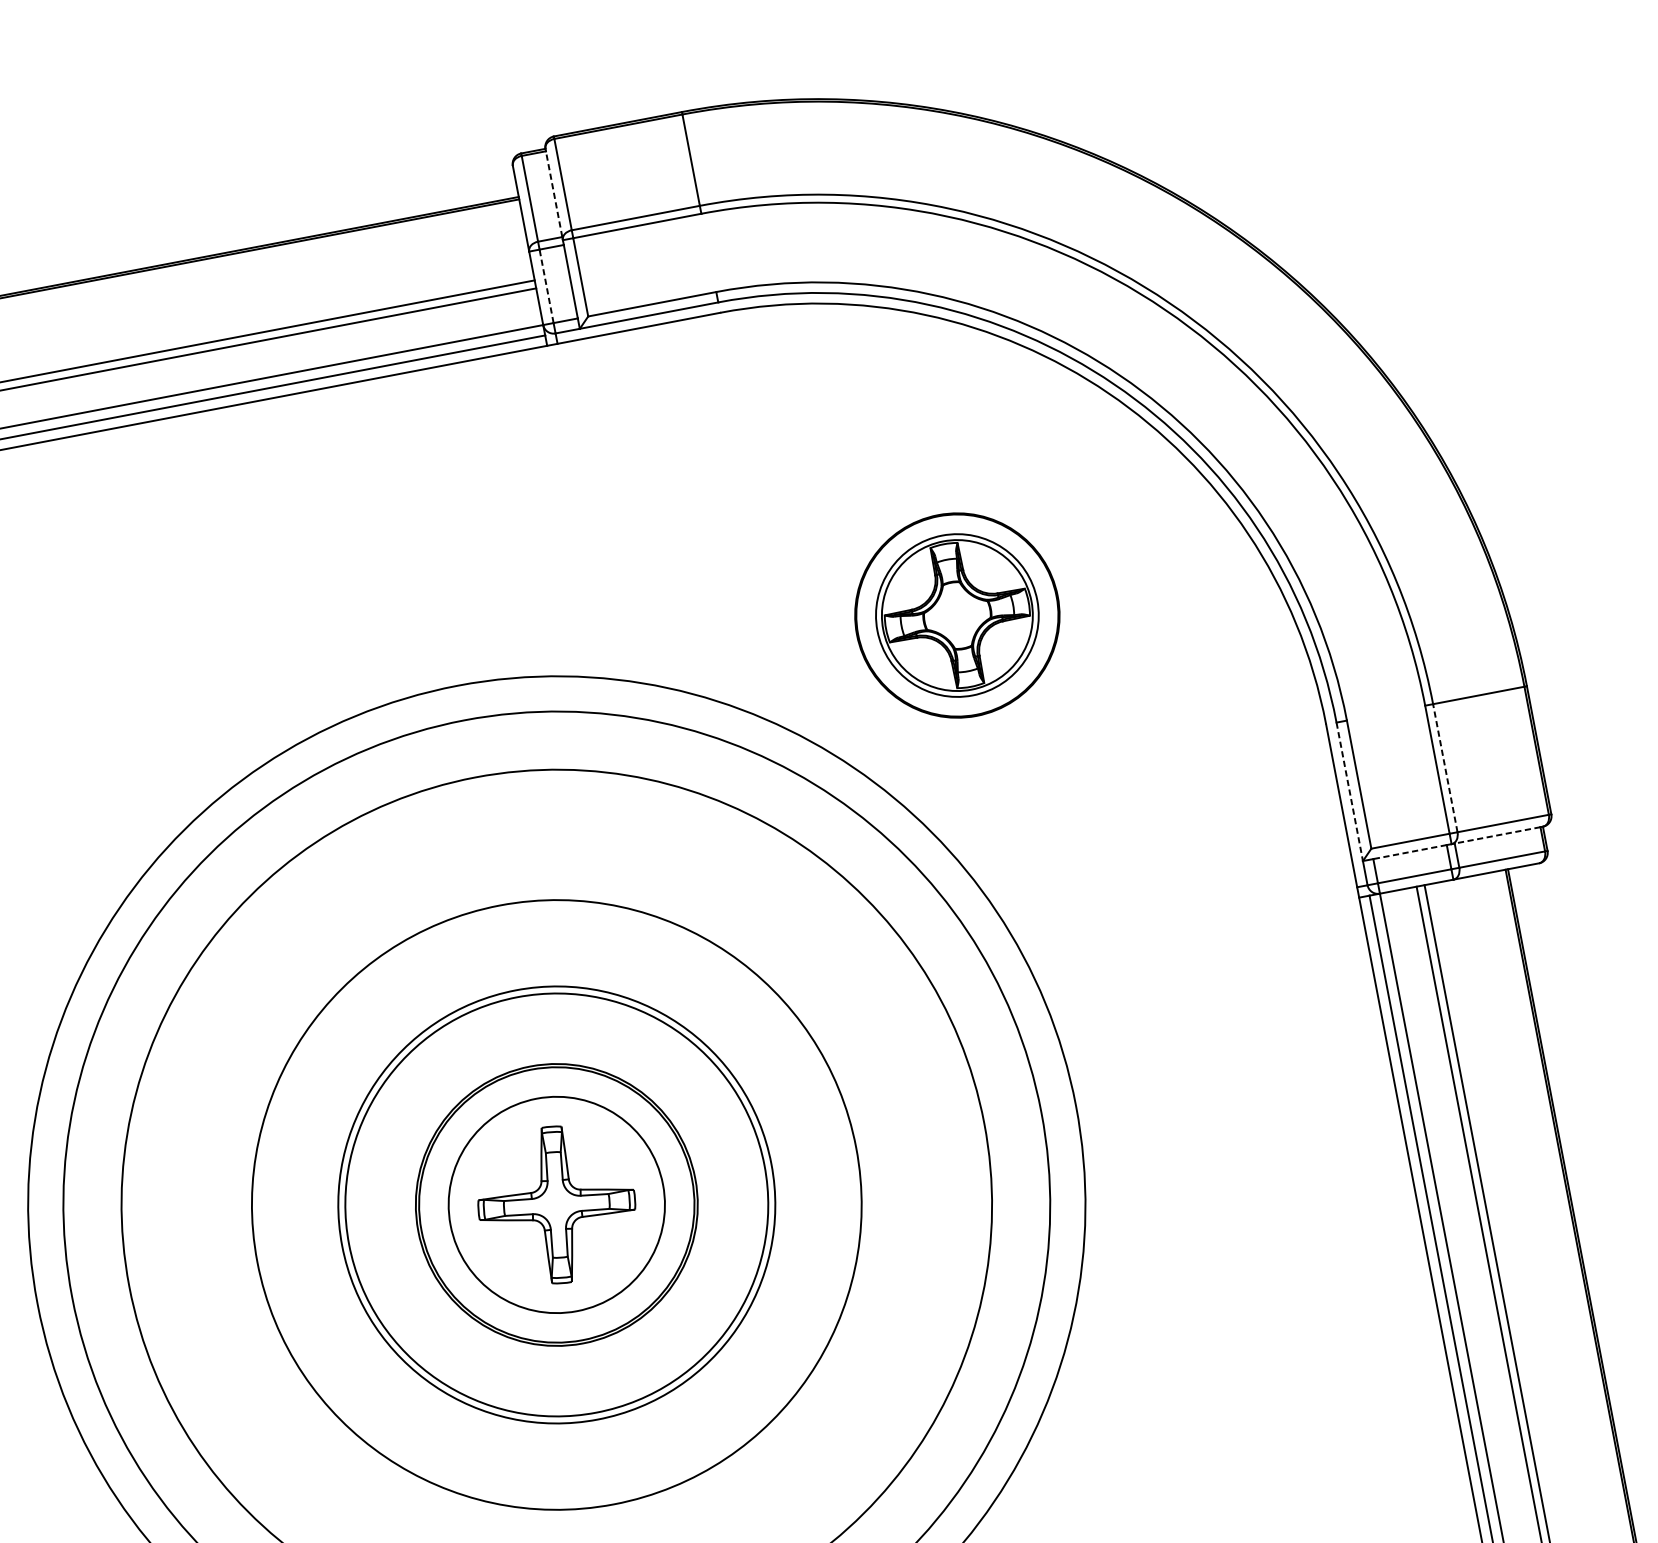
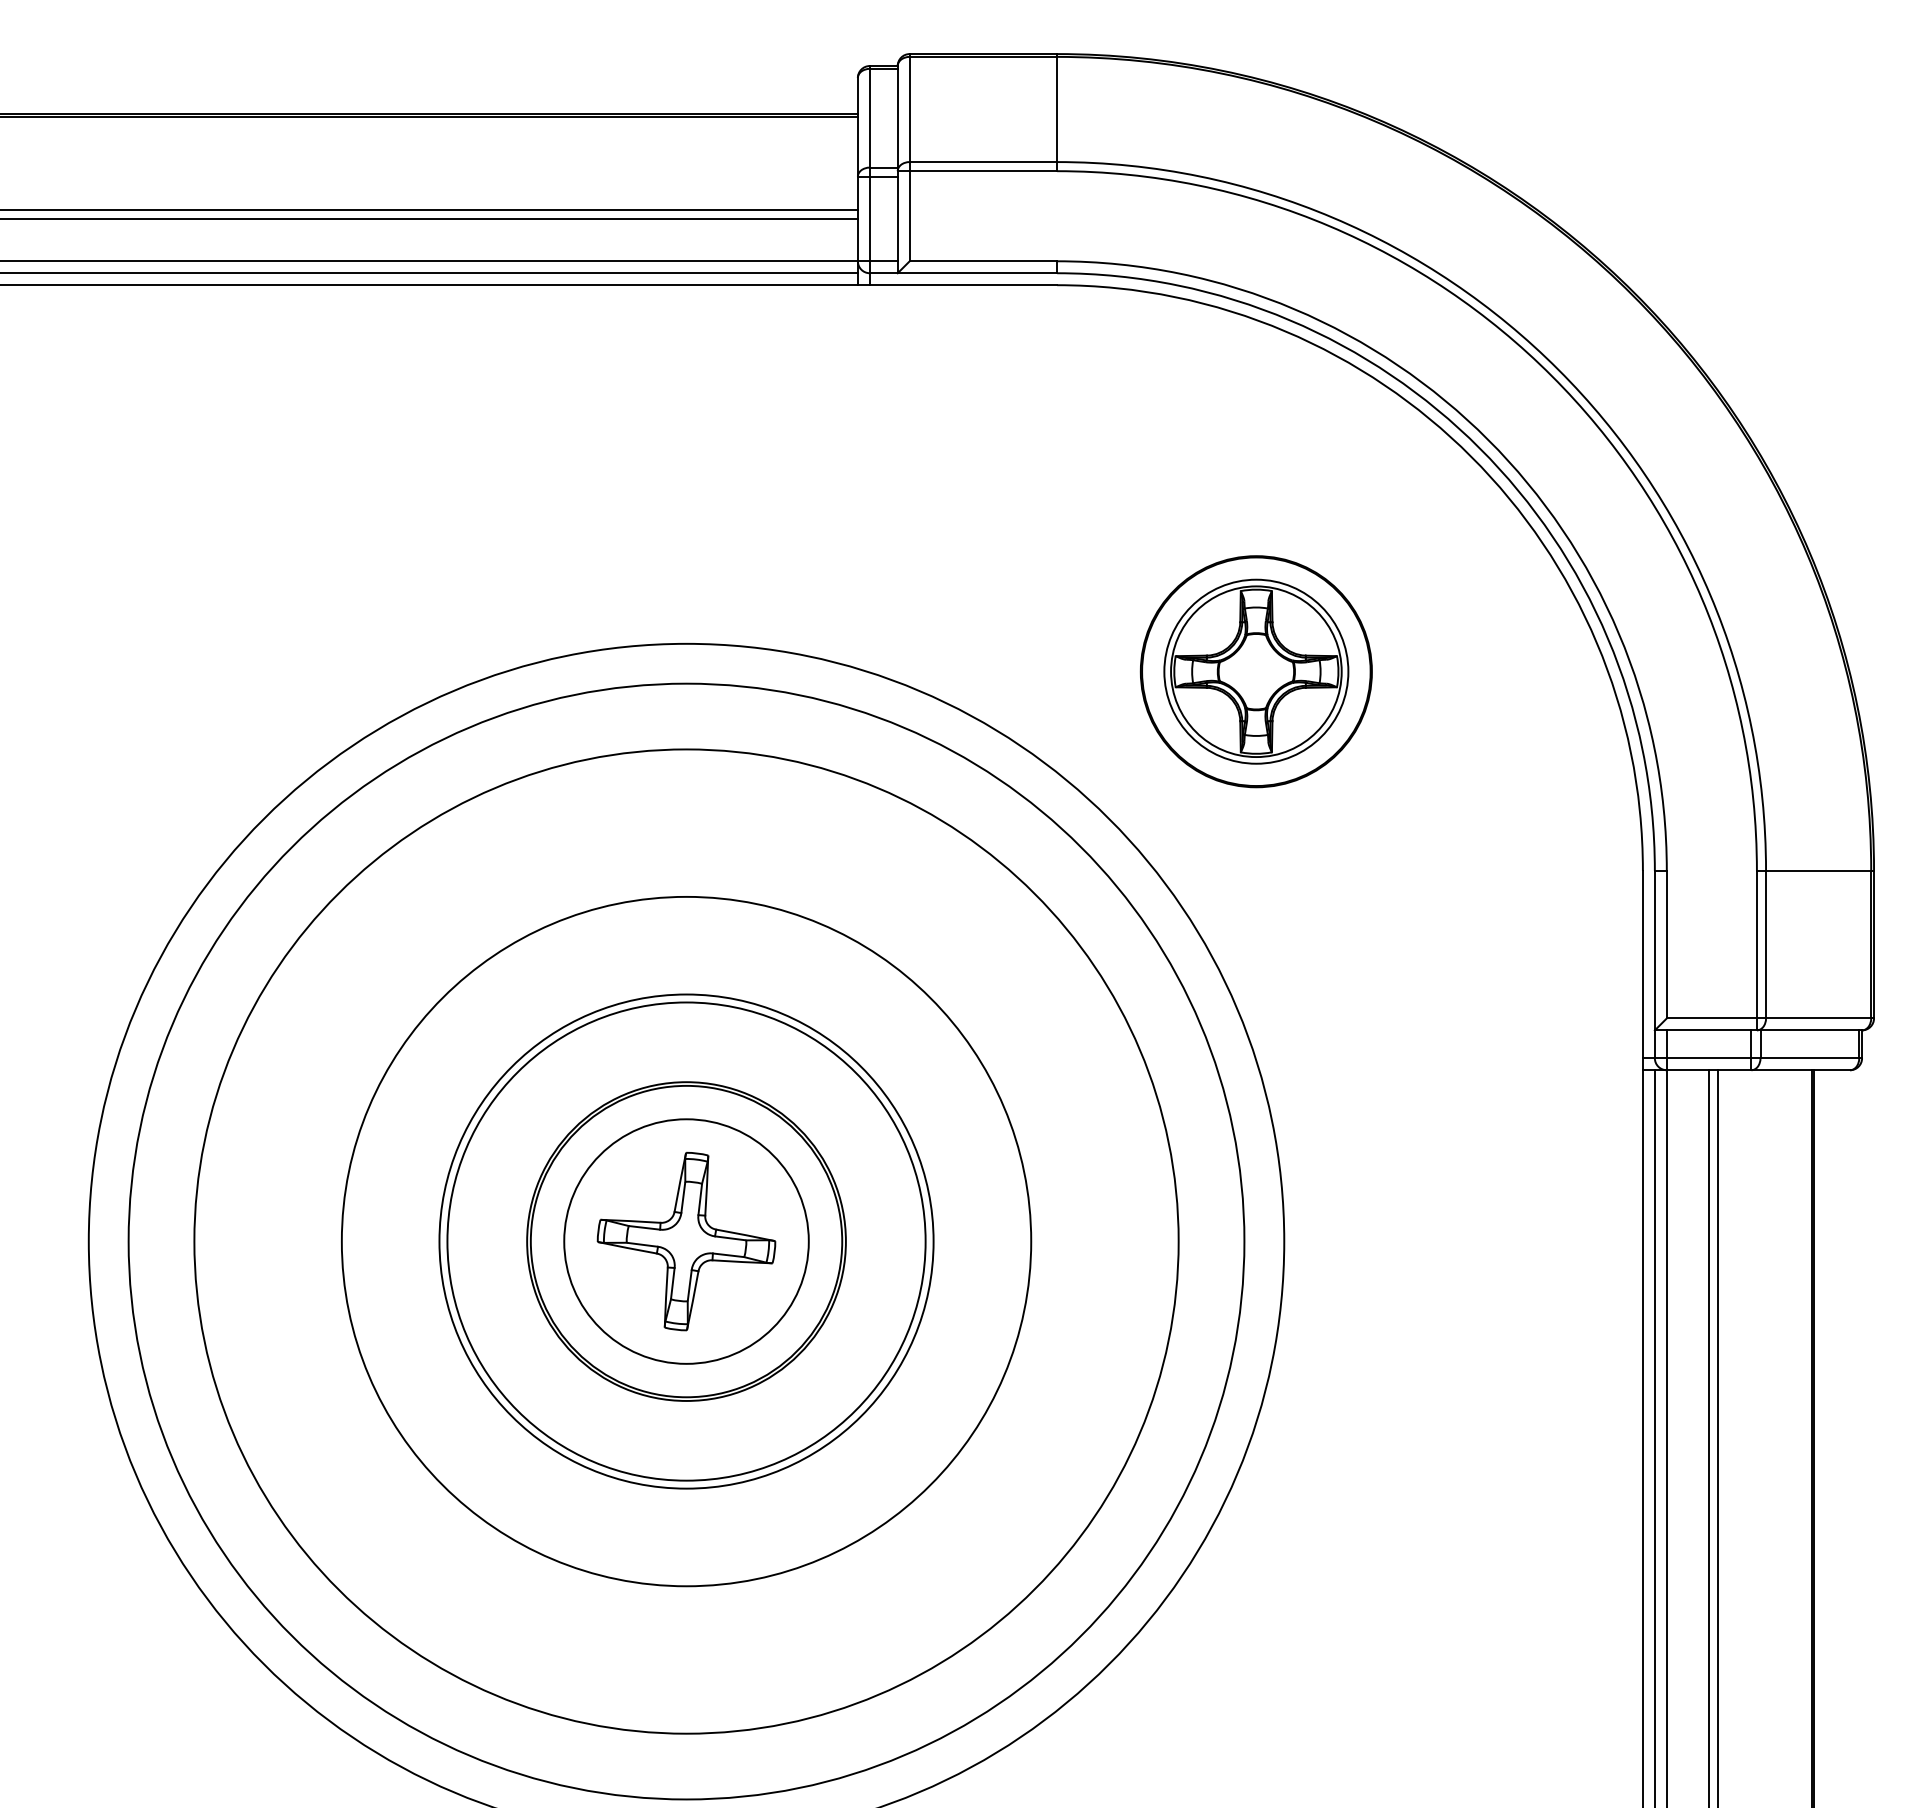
line: (553, 193) -> (897, 117), dashed -> solid
line: (546, 285) -> (869, 218), dashed -> solid
line: (1445, 767) -> (1766, 944), dashed -> solid
line: (1349, 791) -> (1654, 950), dashed -> solid
line: (1497, 835) -> (1809, 1030), dashed -> solid
line: (1409, 852) -> (1708, 1030), dashed -> solid

